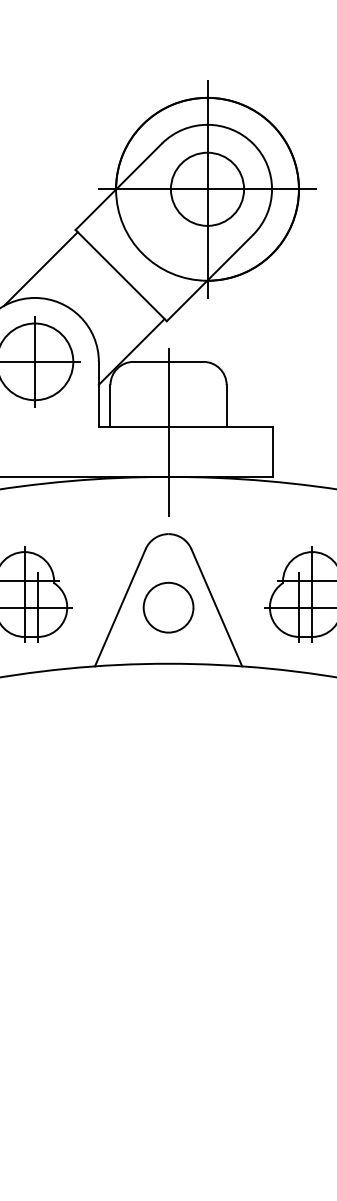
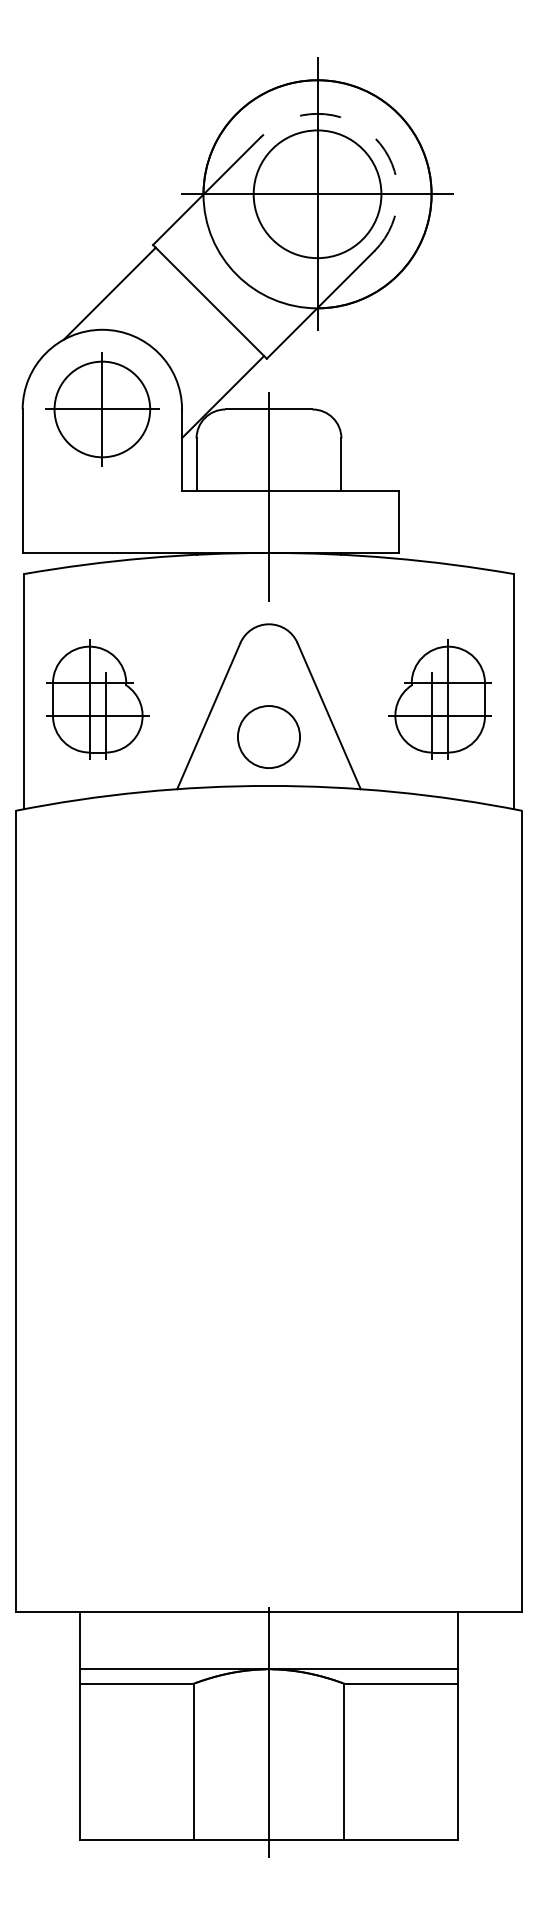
arc: (253, 143) -> (374, 137), solid -> dashed
circle: (207, 188) -> (317, 193), size x1.4
circle: (168, 607) -> (268, 736), moved

